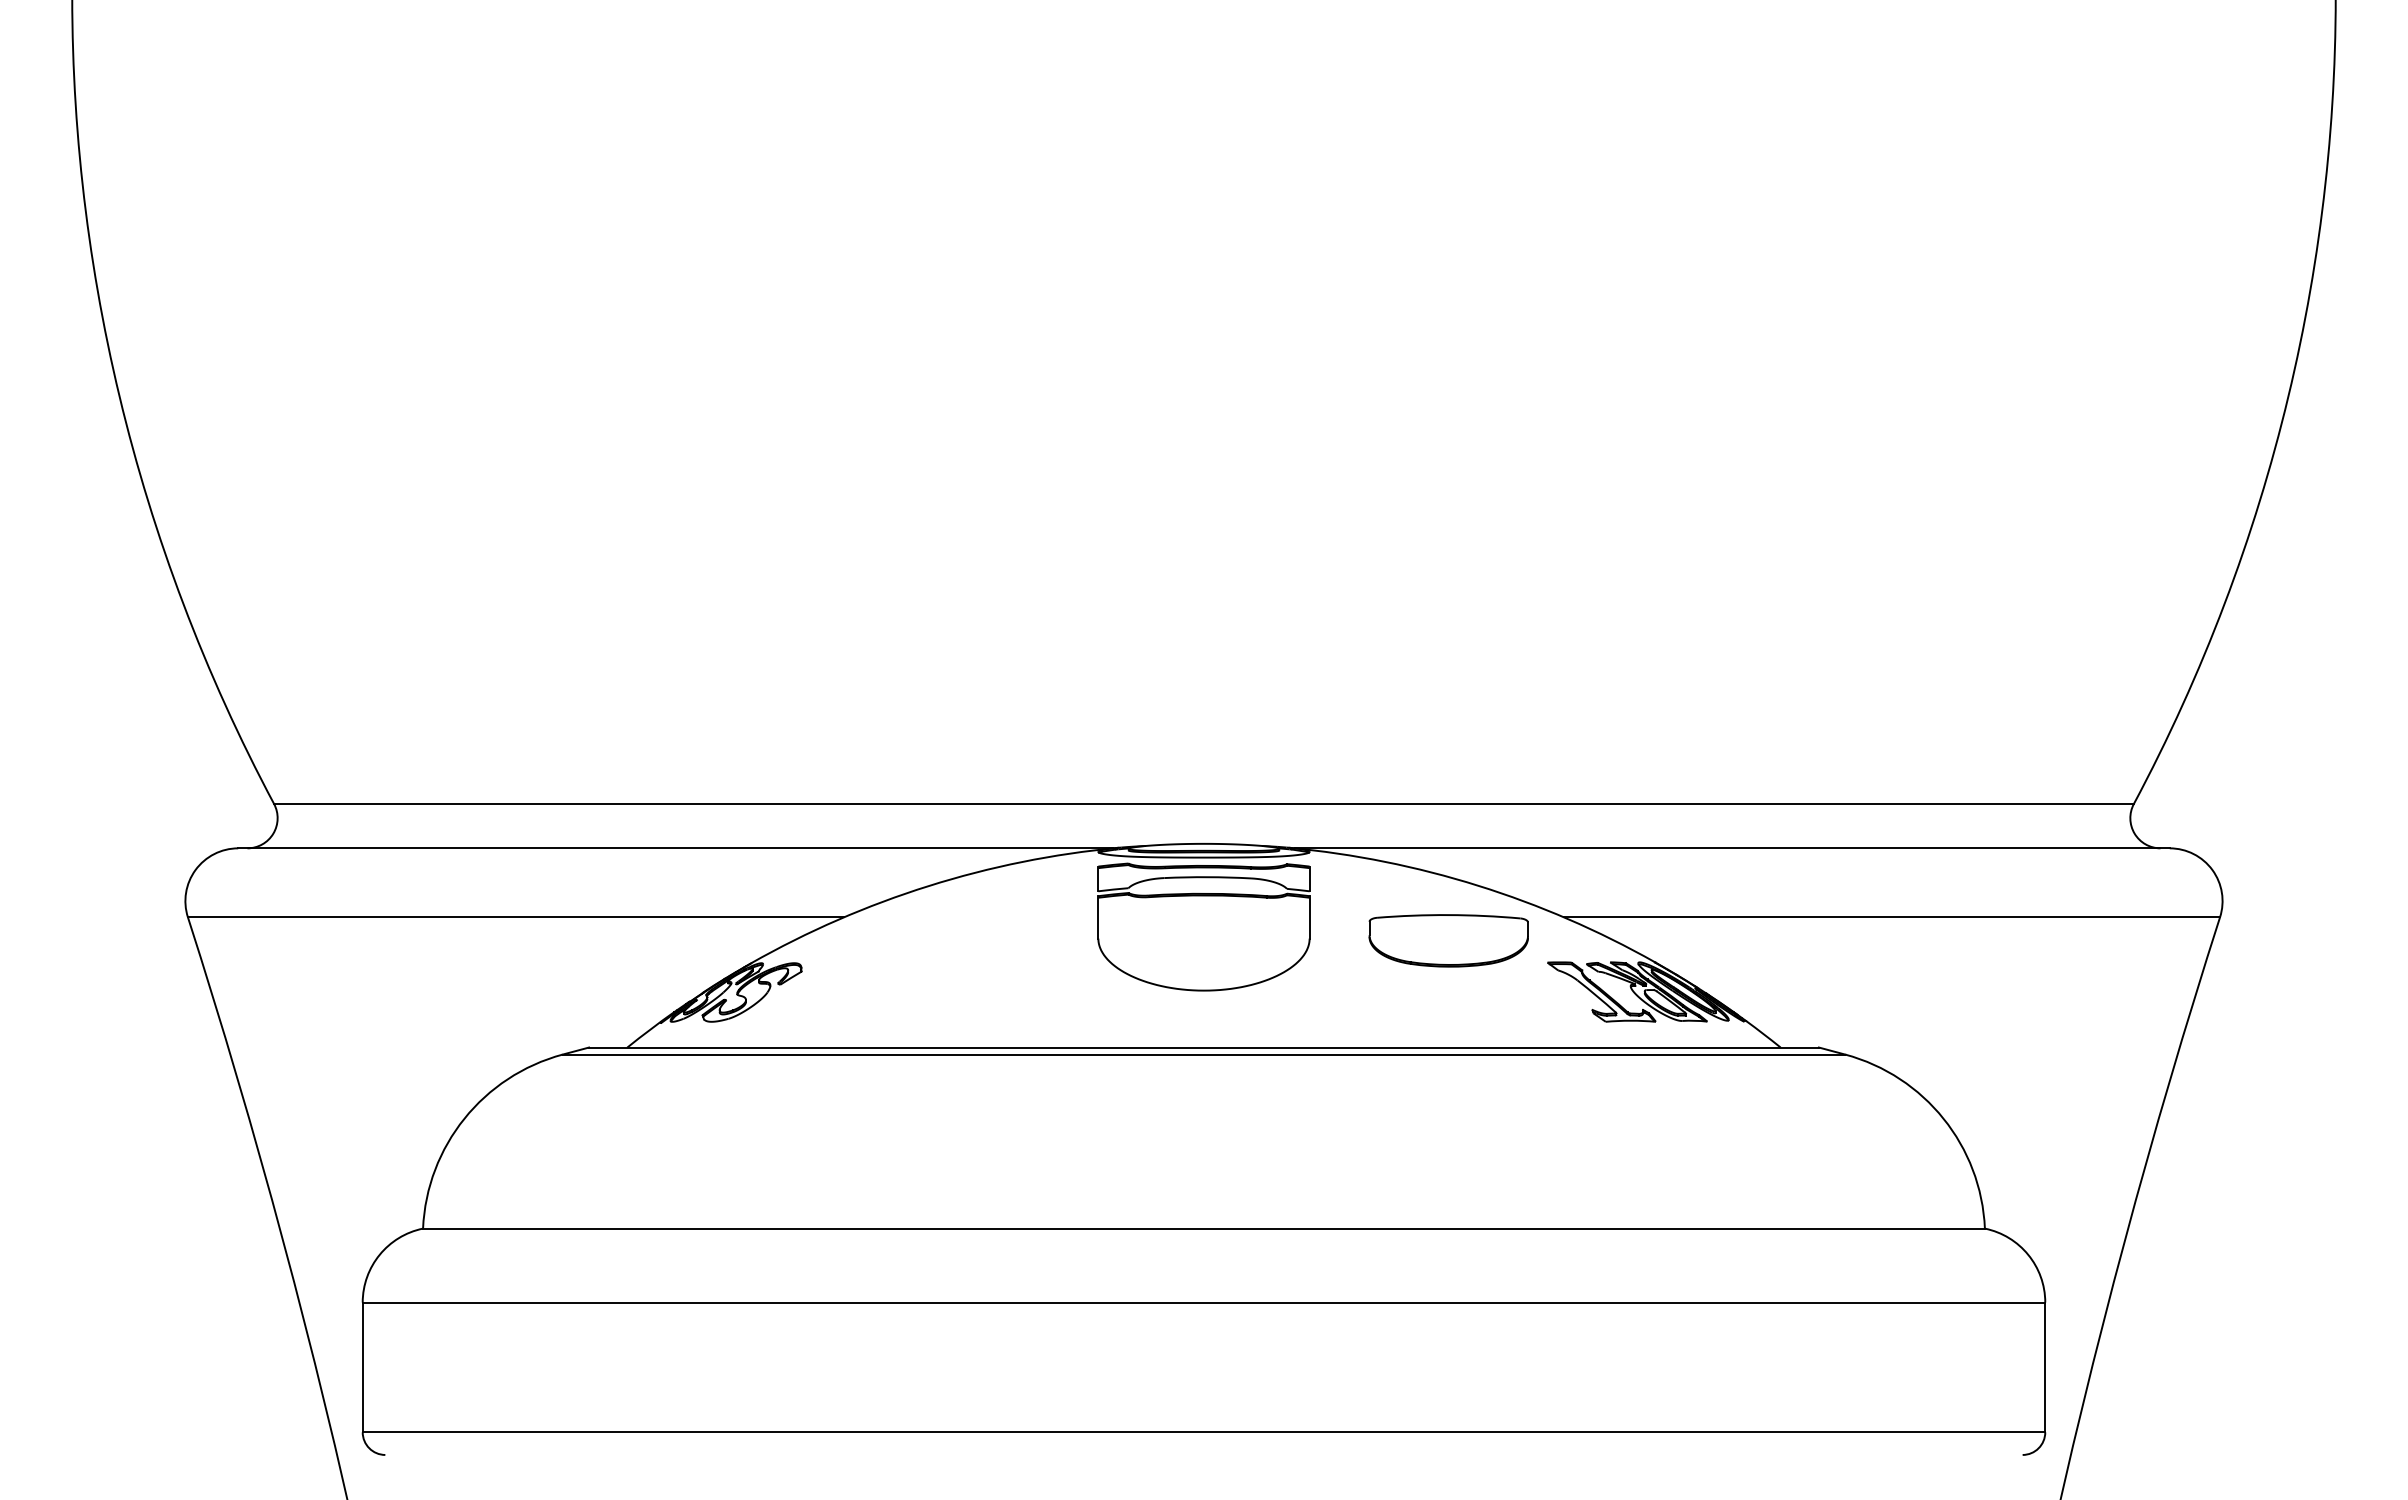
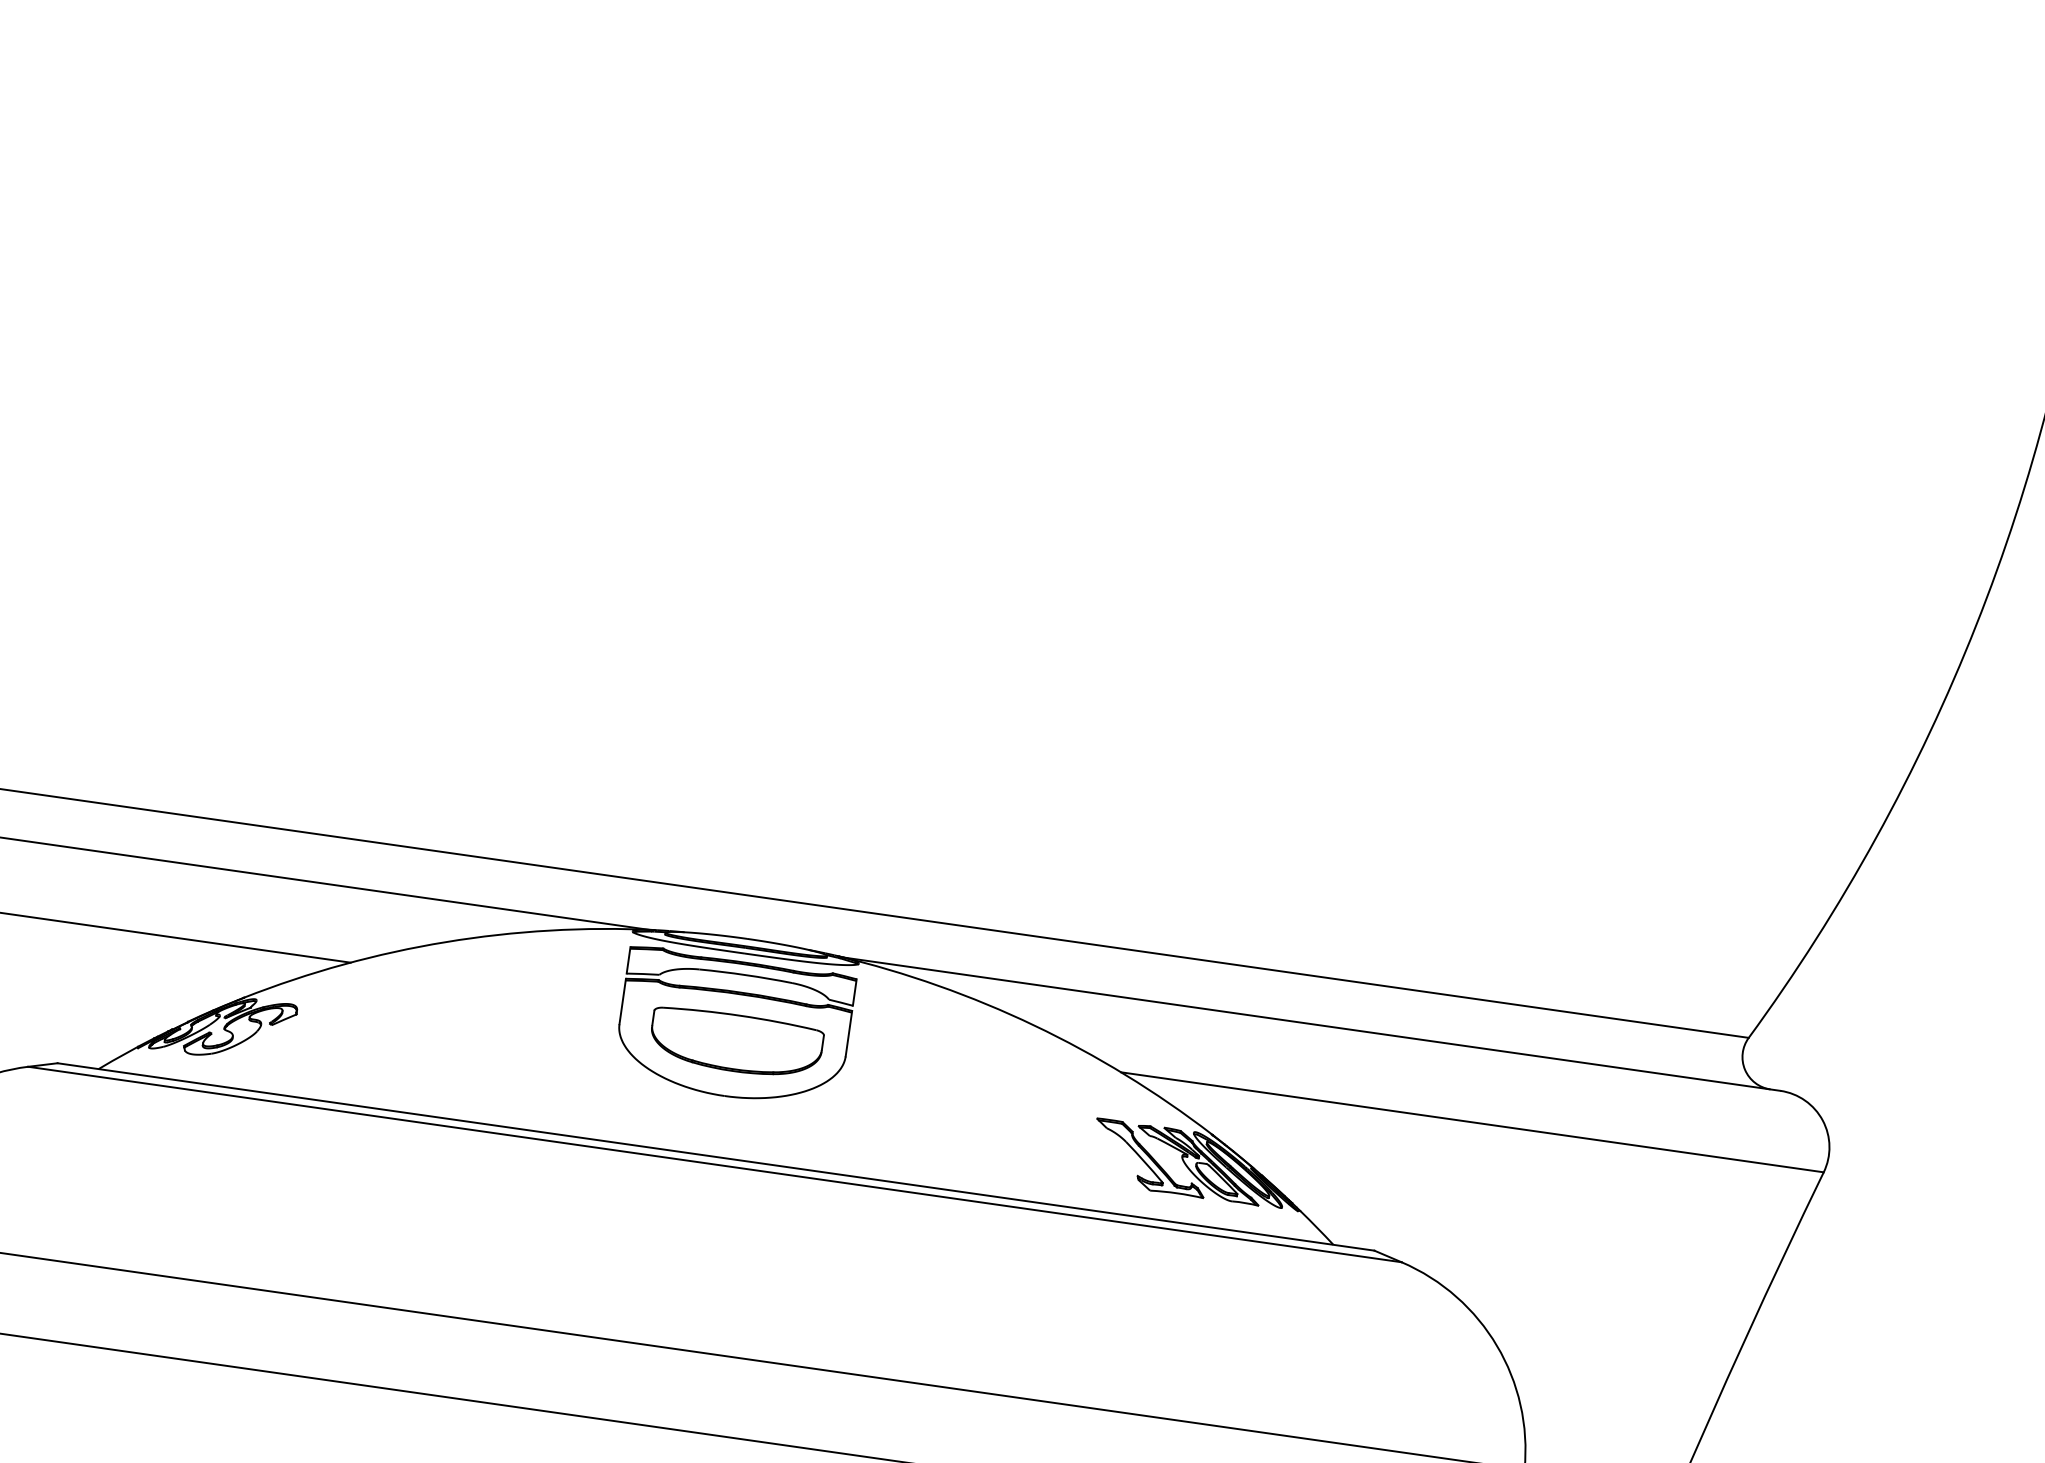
part: (1448, 940) -> (736, 1042), moved

